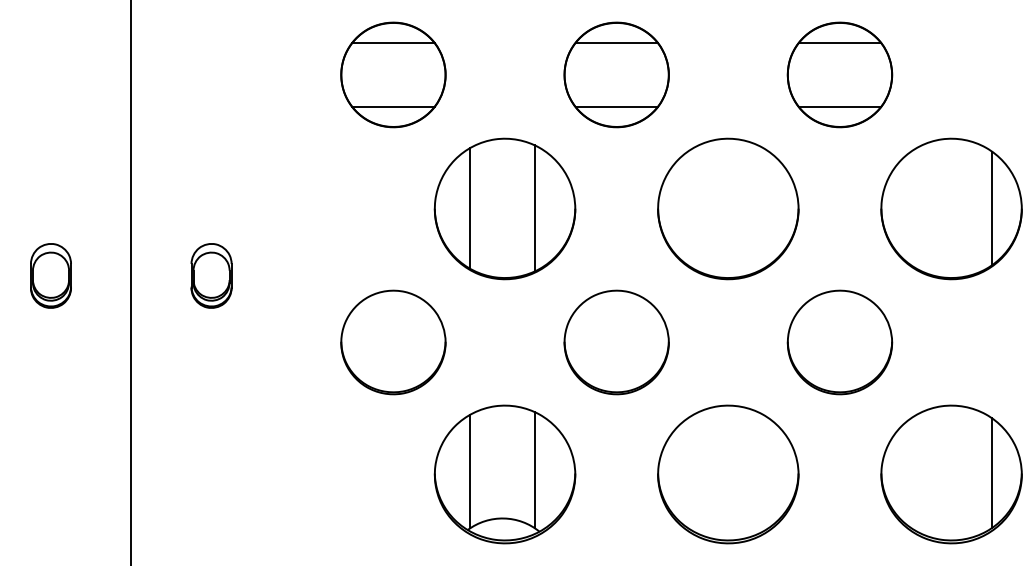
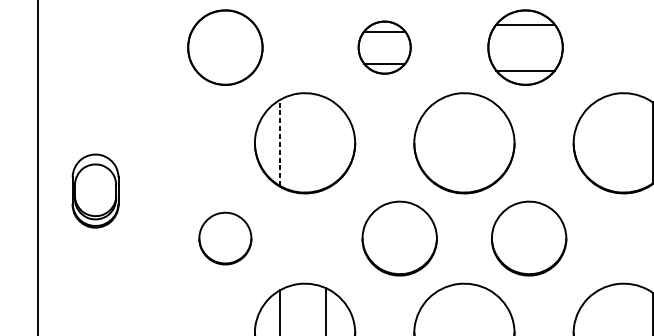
line: (393, 42) -> (225, 24), removed
part: (616, 74) -> (384, 47), size x0.7
part: (839, 74) -> (525, 47), moved
line: (393, 107) -> (225, 70), removed
line: (470, 208) -> (280, 142), solid -> dashed
line: (534, 208) -> (326, 142), removed
part: (211, 275) -> (95, 190), size x1.6
part: (393, 342) -> (225, 238), size x0.7
part: (616, 342) -> (399, 238), moved
part: (839, 342) -> (528, 238), moved

